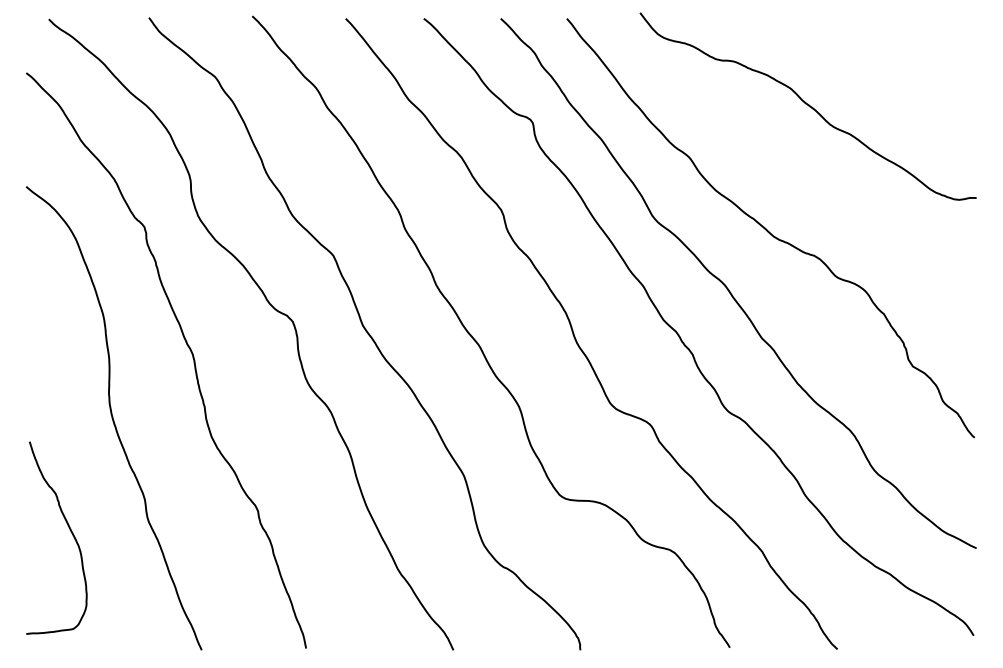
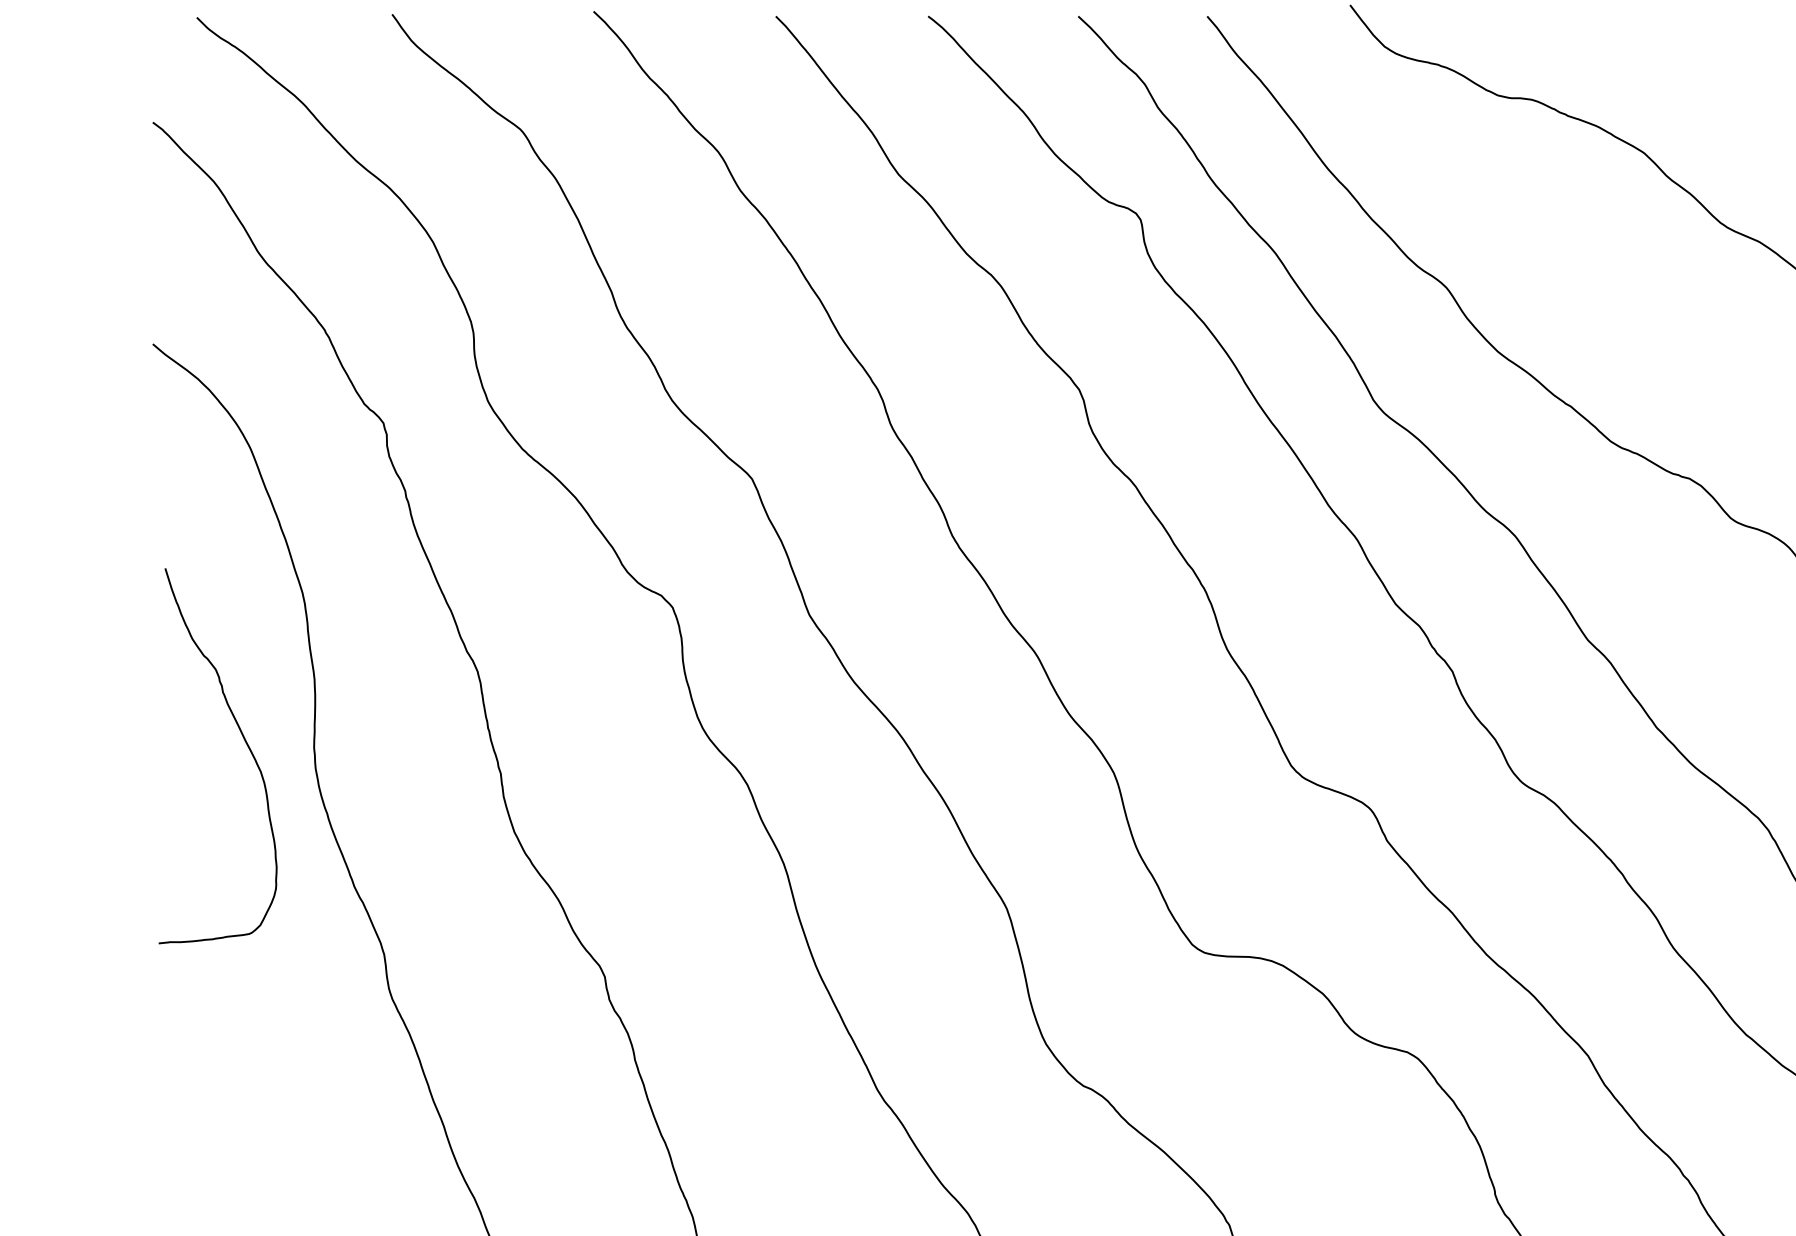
curve: (70, 531) -> (244, 743), moved

